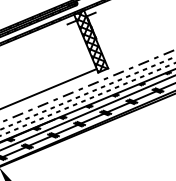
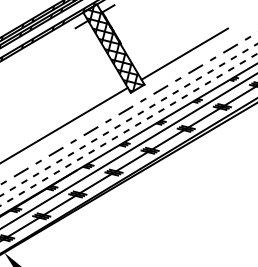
line: (137, 51) -> (184, 53), added

